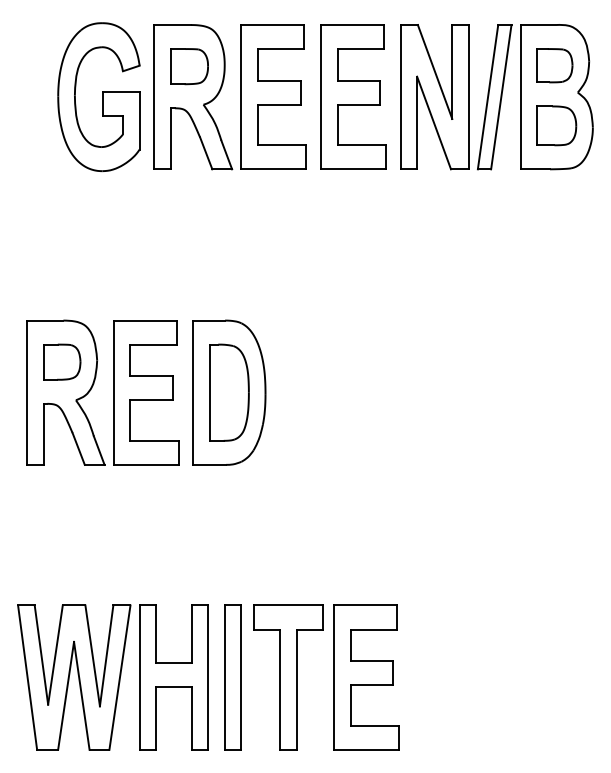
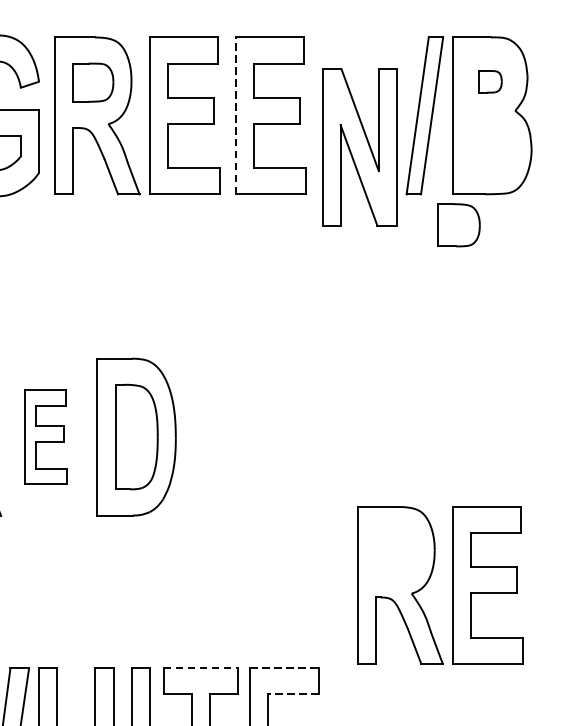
part: (554, 65) -> (489, 81), size x0.6
line: (320, 96) -> (235, 115), solid -> dashed
part: (434, 97) -> (359, 147), moved
part: (556, 125) -> (458, 224), moved
part: (146, 392) -> (46, 436), size x0.6
part: (498, 525) -> (429, 581), added
line: (289, 605) -> (201, 668), solid -> dashed
line: (365, 605) -> (284, 668), solid -> dashed
line: (373, 629) -> (293, 694), solid -> dashed

